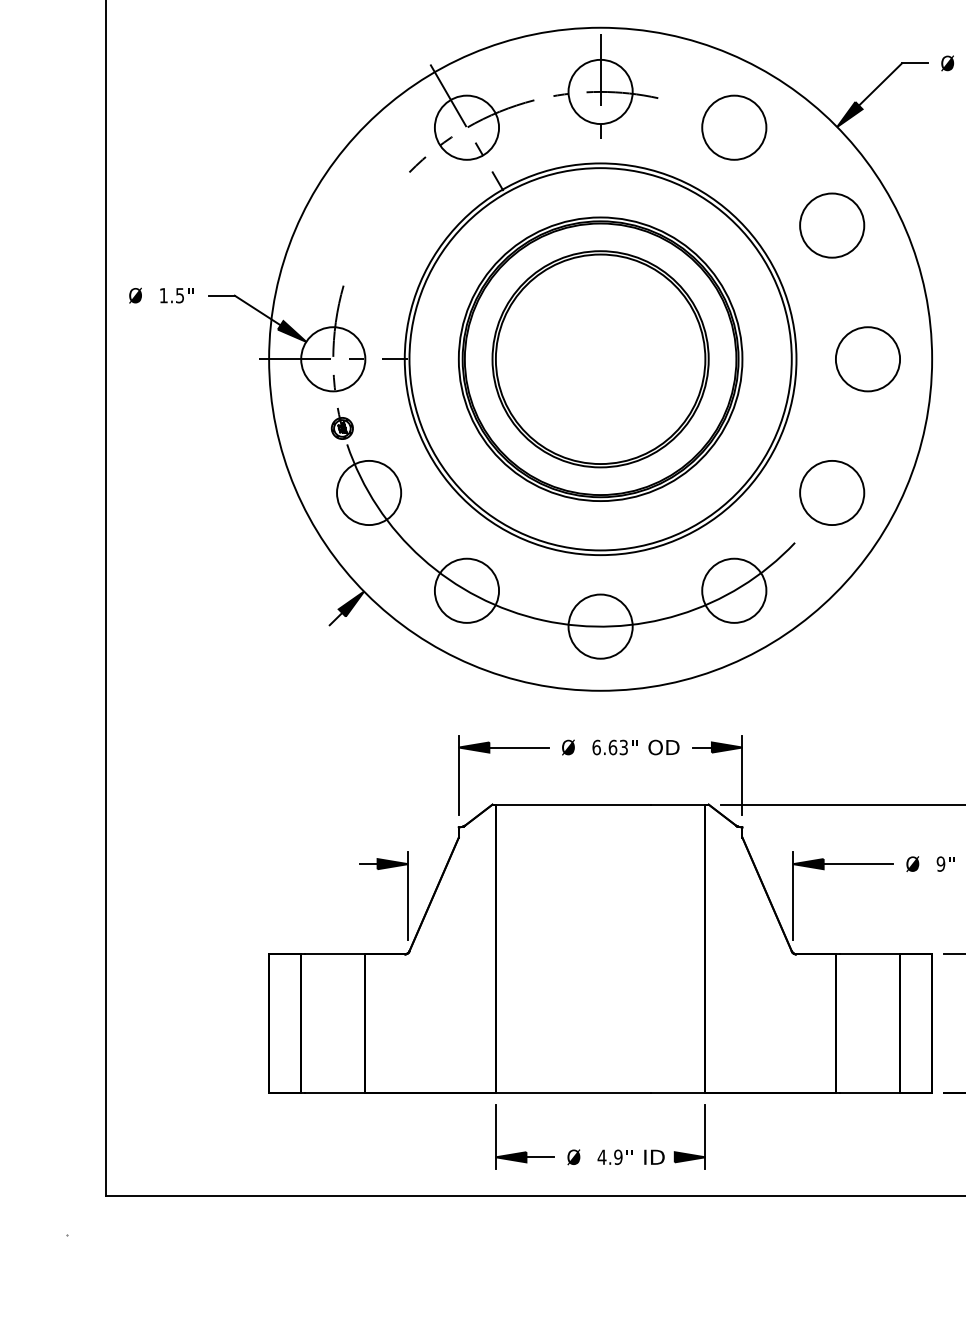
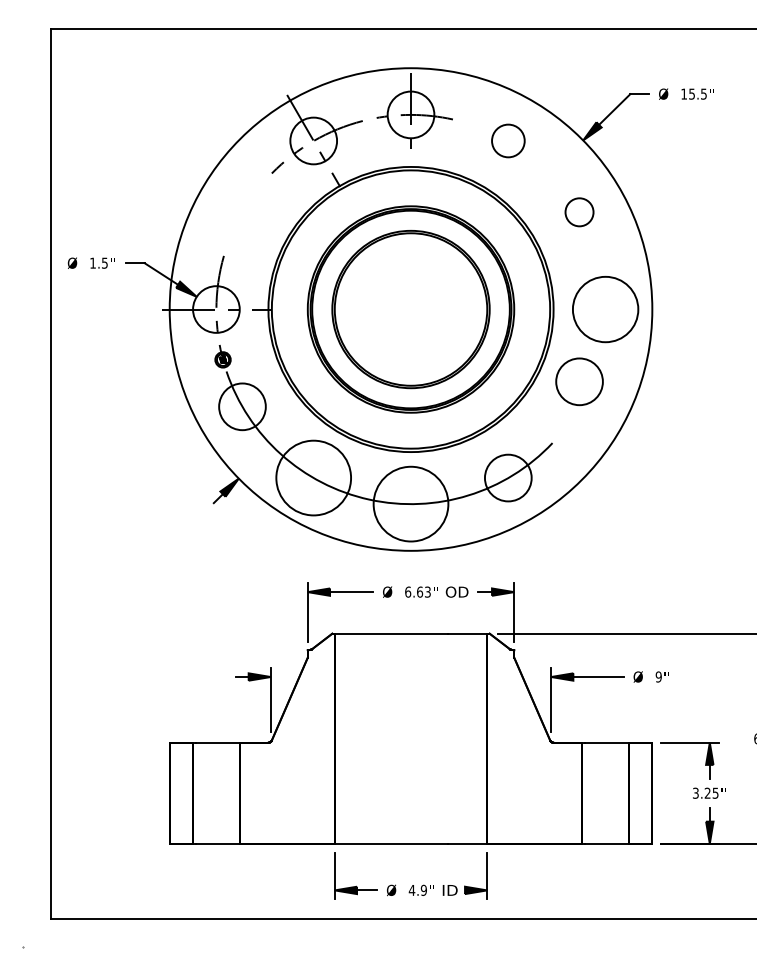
circle: (734, 127) -> (508, 140), size x0.7
circle: (832, 225) -> (579, 212), size x0.6
circle: (867, 359) -> (605, 309), size x1.4
circle: (832, 492) -> (579, 381), moved
circle: (466, 590) -> (313, 477), size x1.6
circle: (599, 625) -> (410, 503), size x1.6

